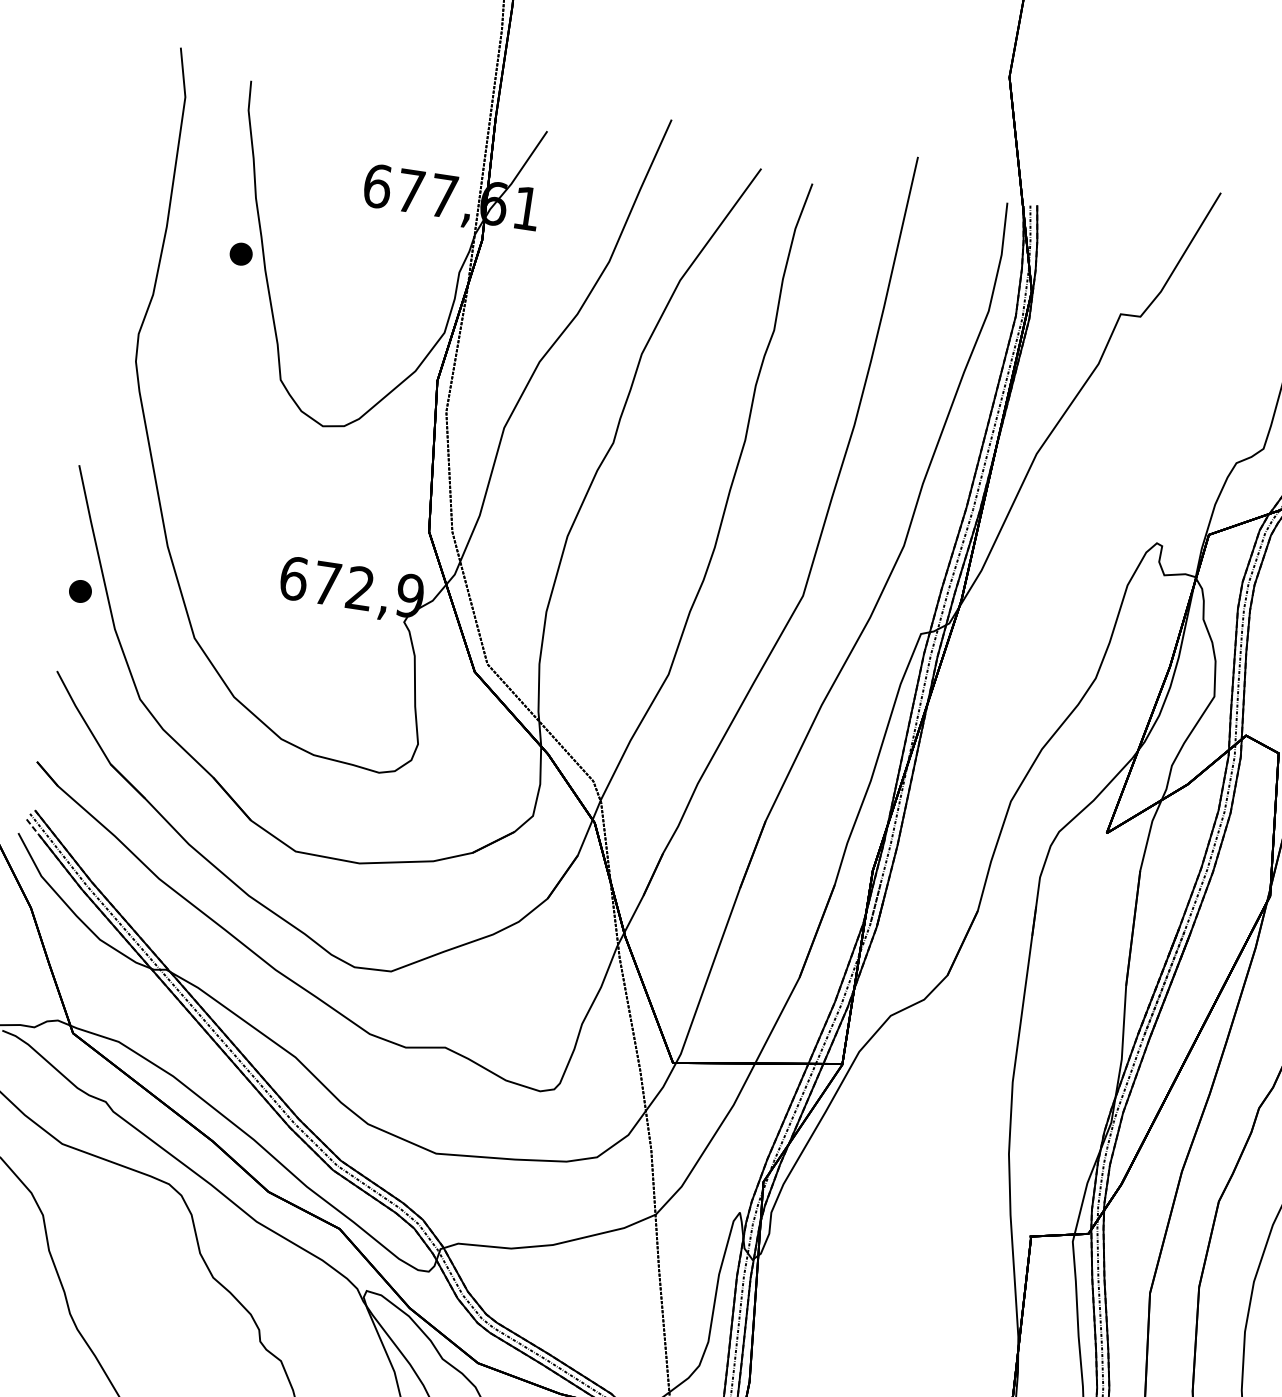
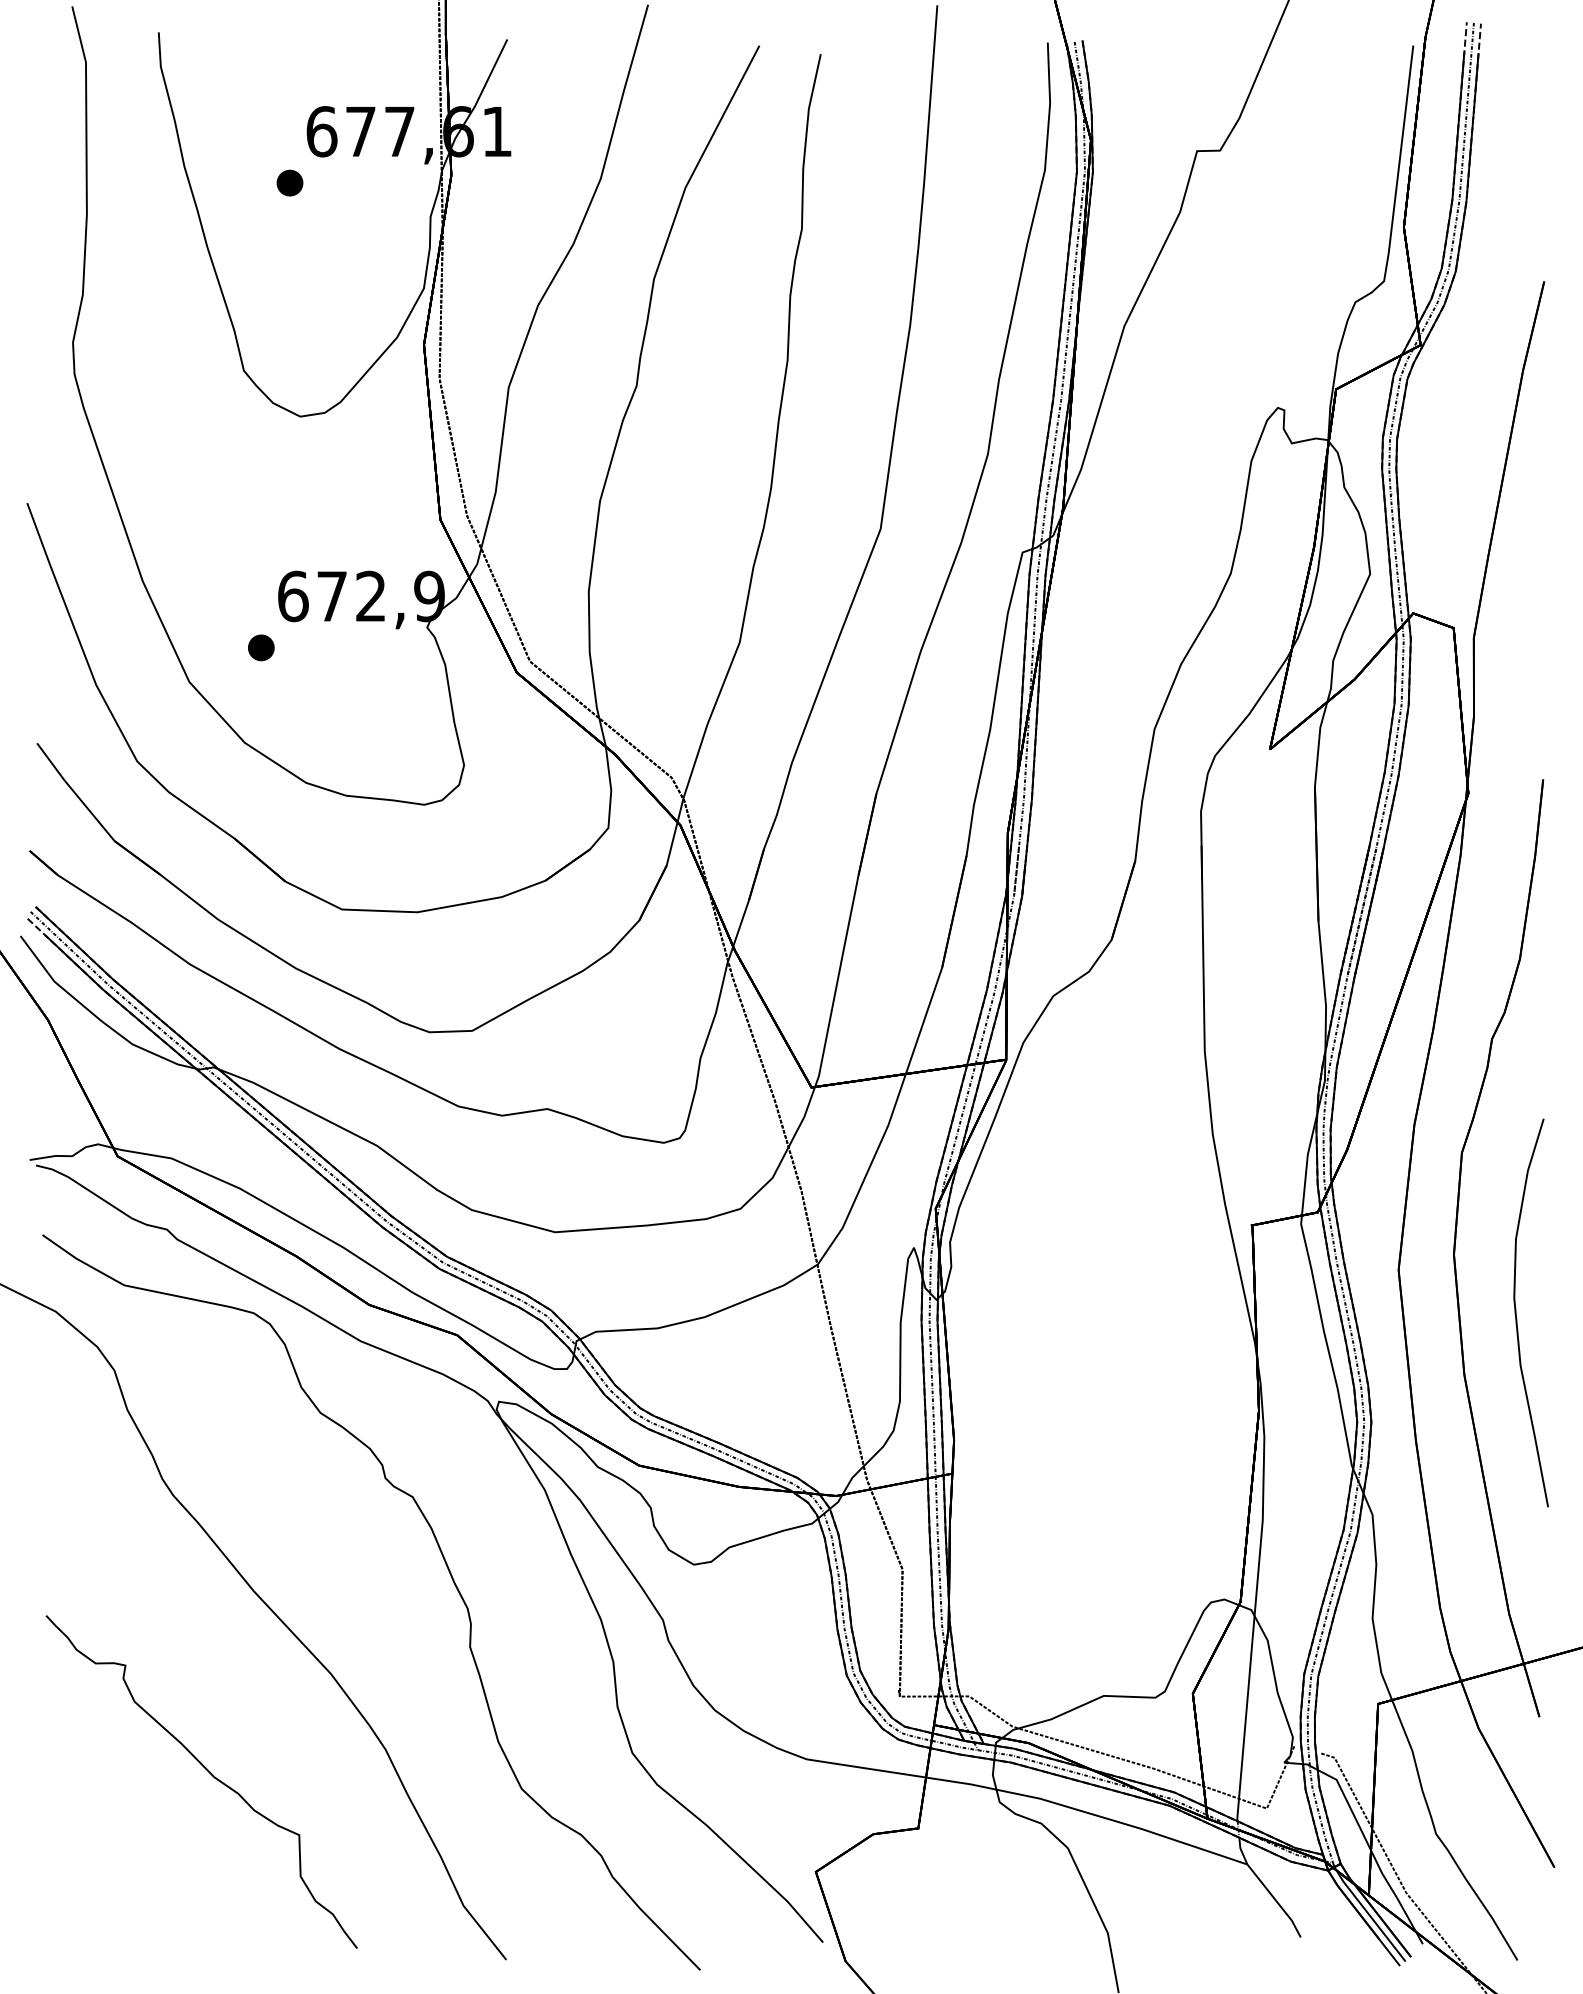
part: (240, 253) -> (289, 182), moved
part: (80, 591) -> (261, 647), moved

